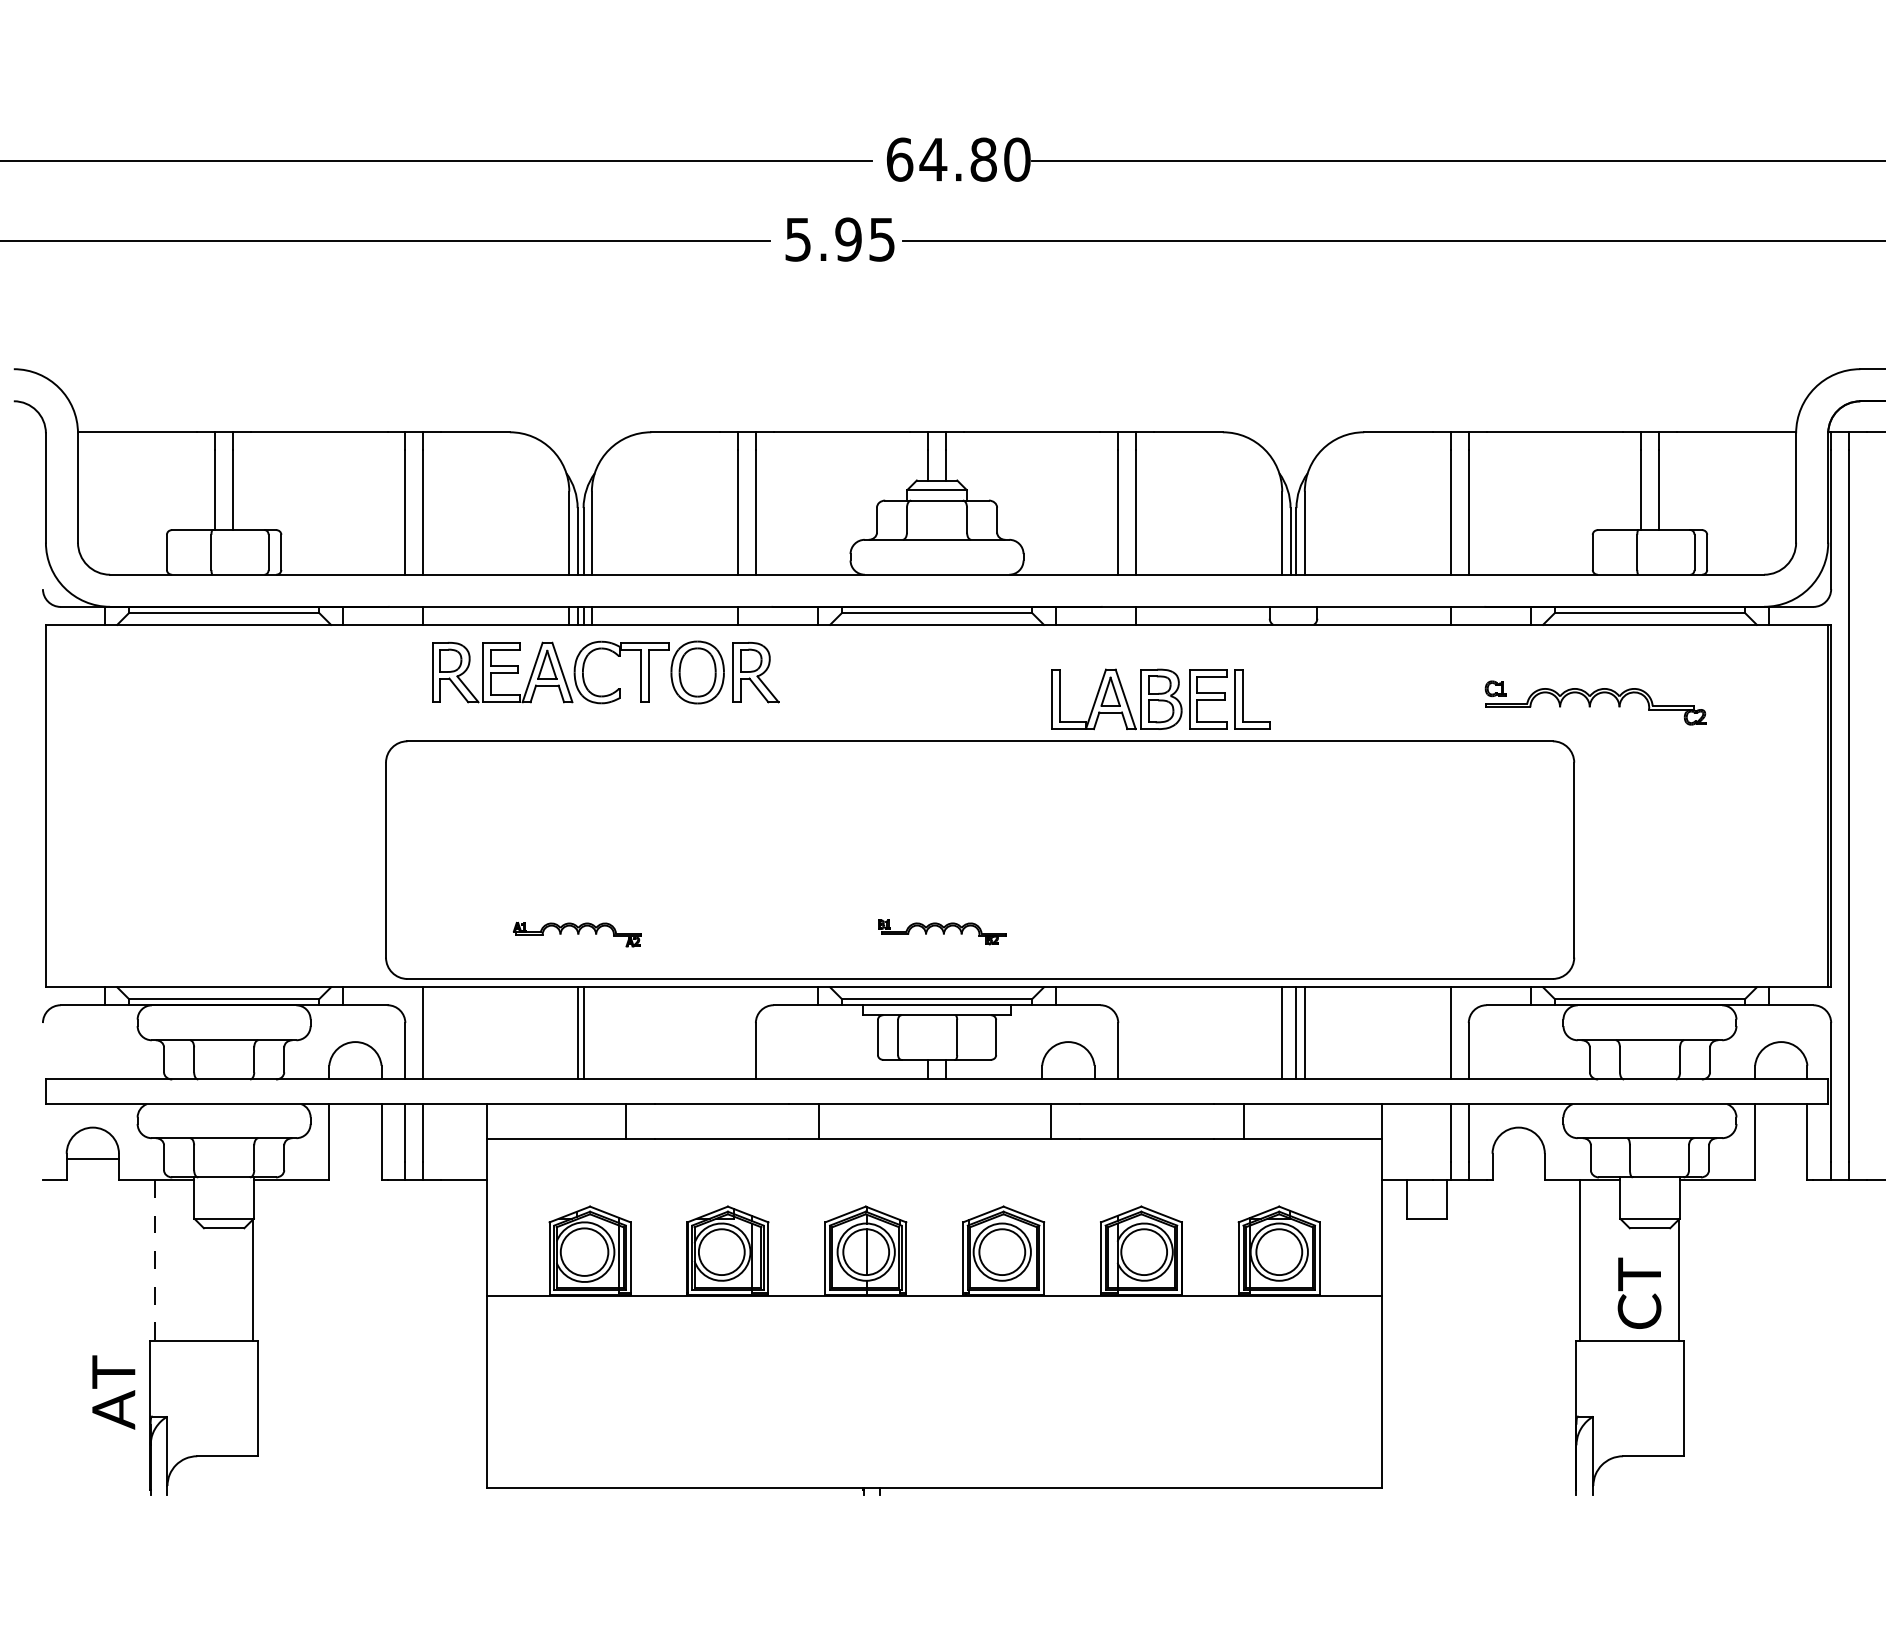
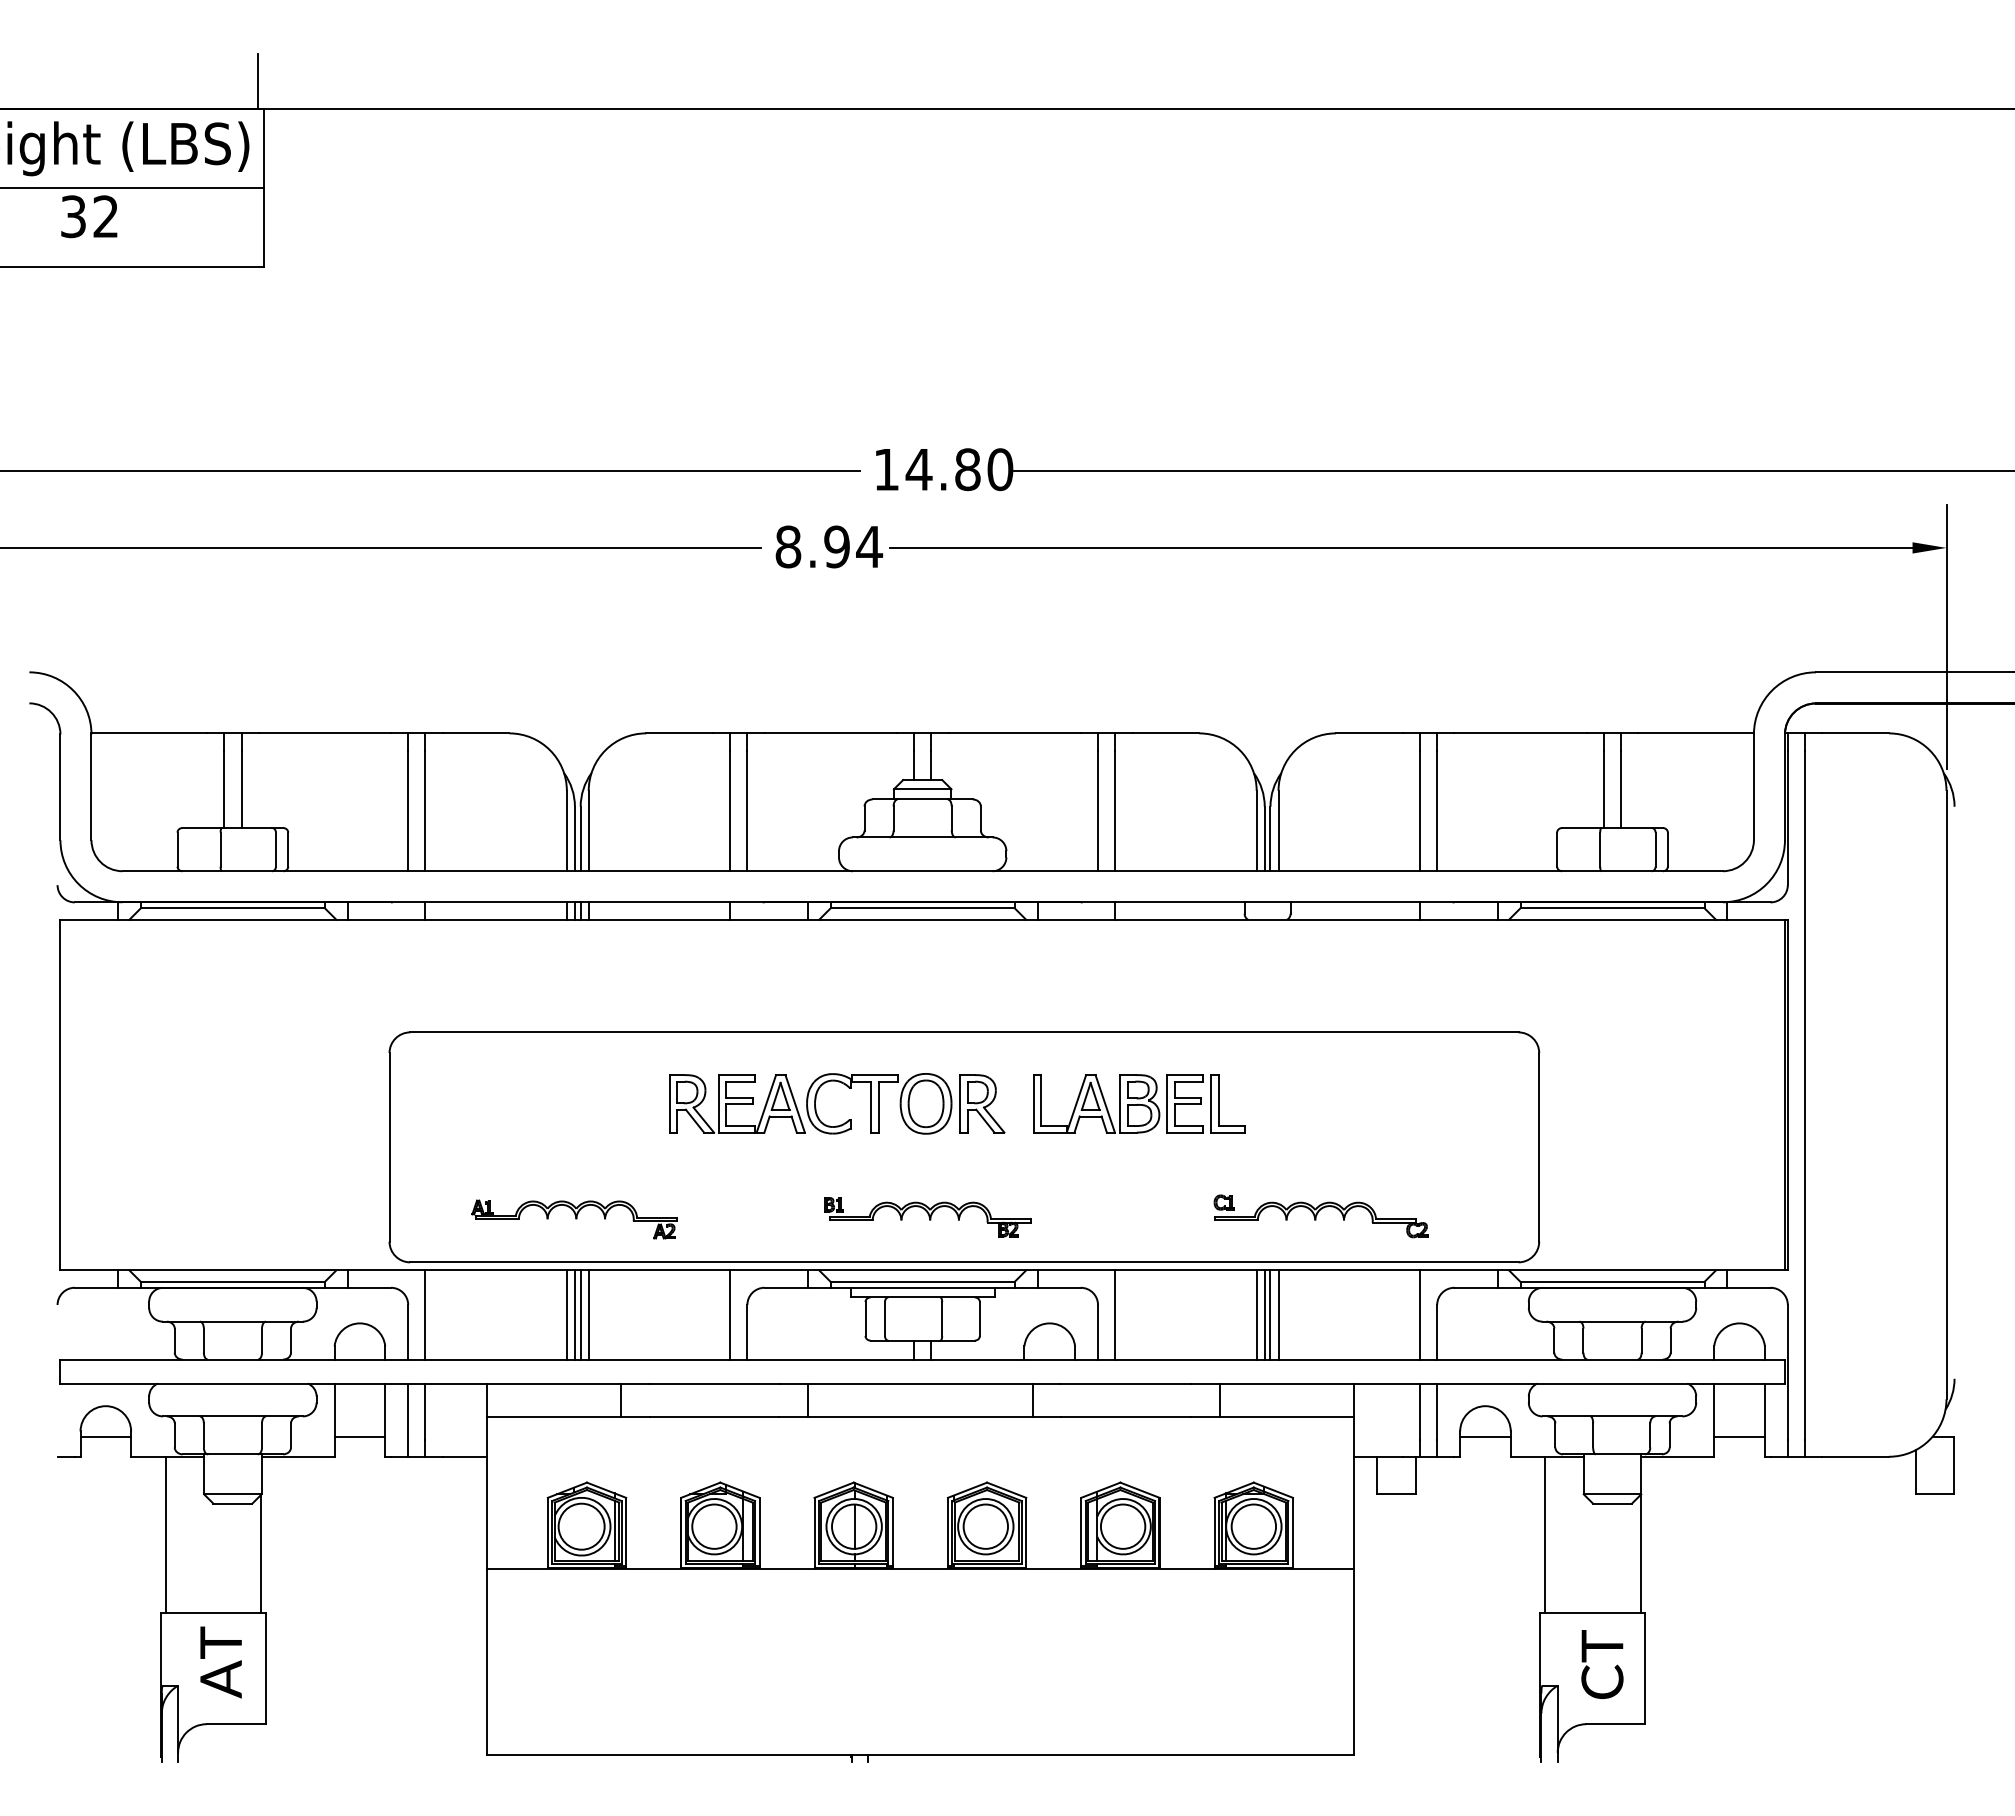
text: (899, 159) -> (886, 469), 64.80 -> 14.80
text: (840, 239) -> (829, 546), 5.95 -> 8.94
part: (617, 656) -> (848, 1088), moved
part: (1161, 699) -> (1139, 1103), moved
part: (1595, 703) -> (1320, 1216), moved
part: (942, 932) -> (927, 1217), size x1.67
part: (577, 934) -> (574, 1219), size x1.67
line: (568, 1032) -> (566, 1314), added
line: (591, 1032) -> (588, 1314), added
line: (738, 1032) -> (730, 1314), added
line: (1136, 1032) -> (1115, 1314), added
line: (1290, 1032) -> (1264, 1314), added
line: (354, 1158) -> (359, 1436), added
line: (1518, 1158) -> (1485, 1436), added
line: (1781, 1158) -> (1739, 1436), added
line: (154, 1261) -> (165, 1535), dashed -> solid
text: (1639, 1293) -> (1602, 1664), moved
text: (113, 1392) -> (220, 1662), moved

